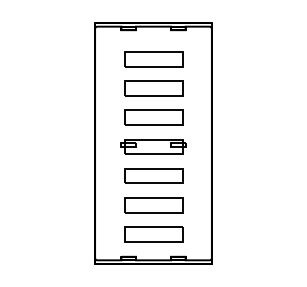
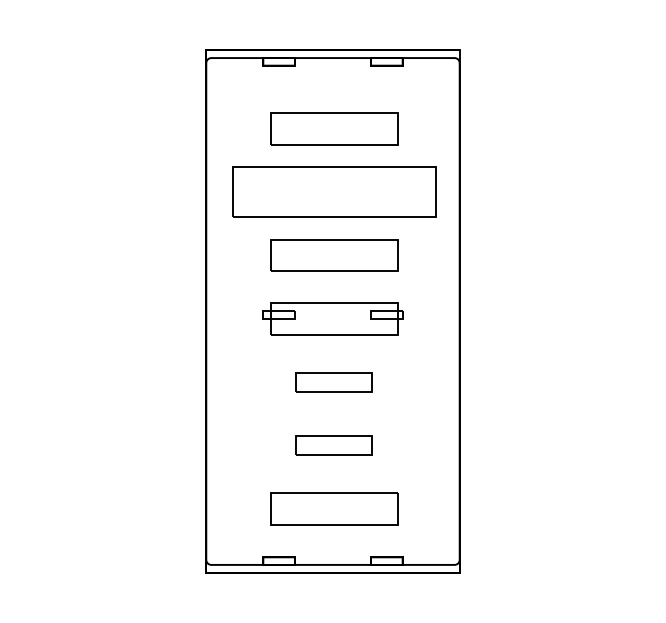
part: (153, 88) -> (333, 192), size x1.6
part: (153, 175) -> (333, 380), size x0.6
part: (153, 205) -> (333, 446), size x0.6

